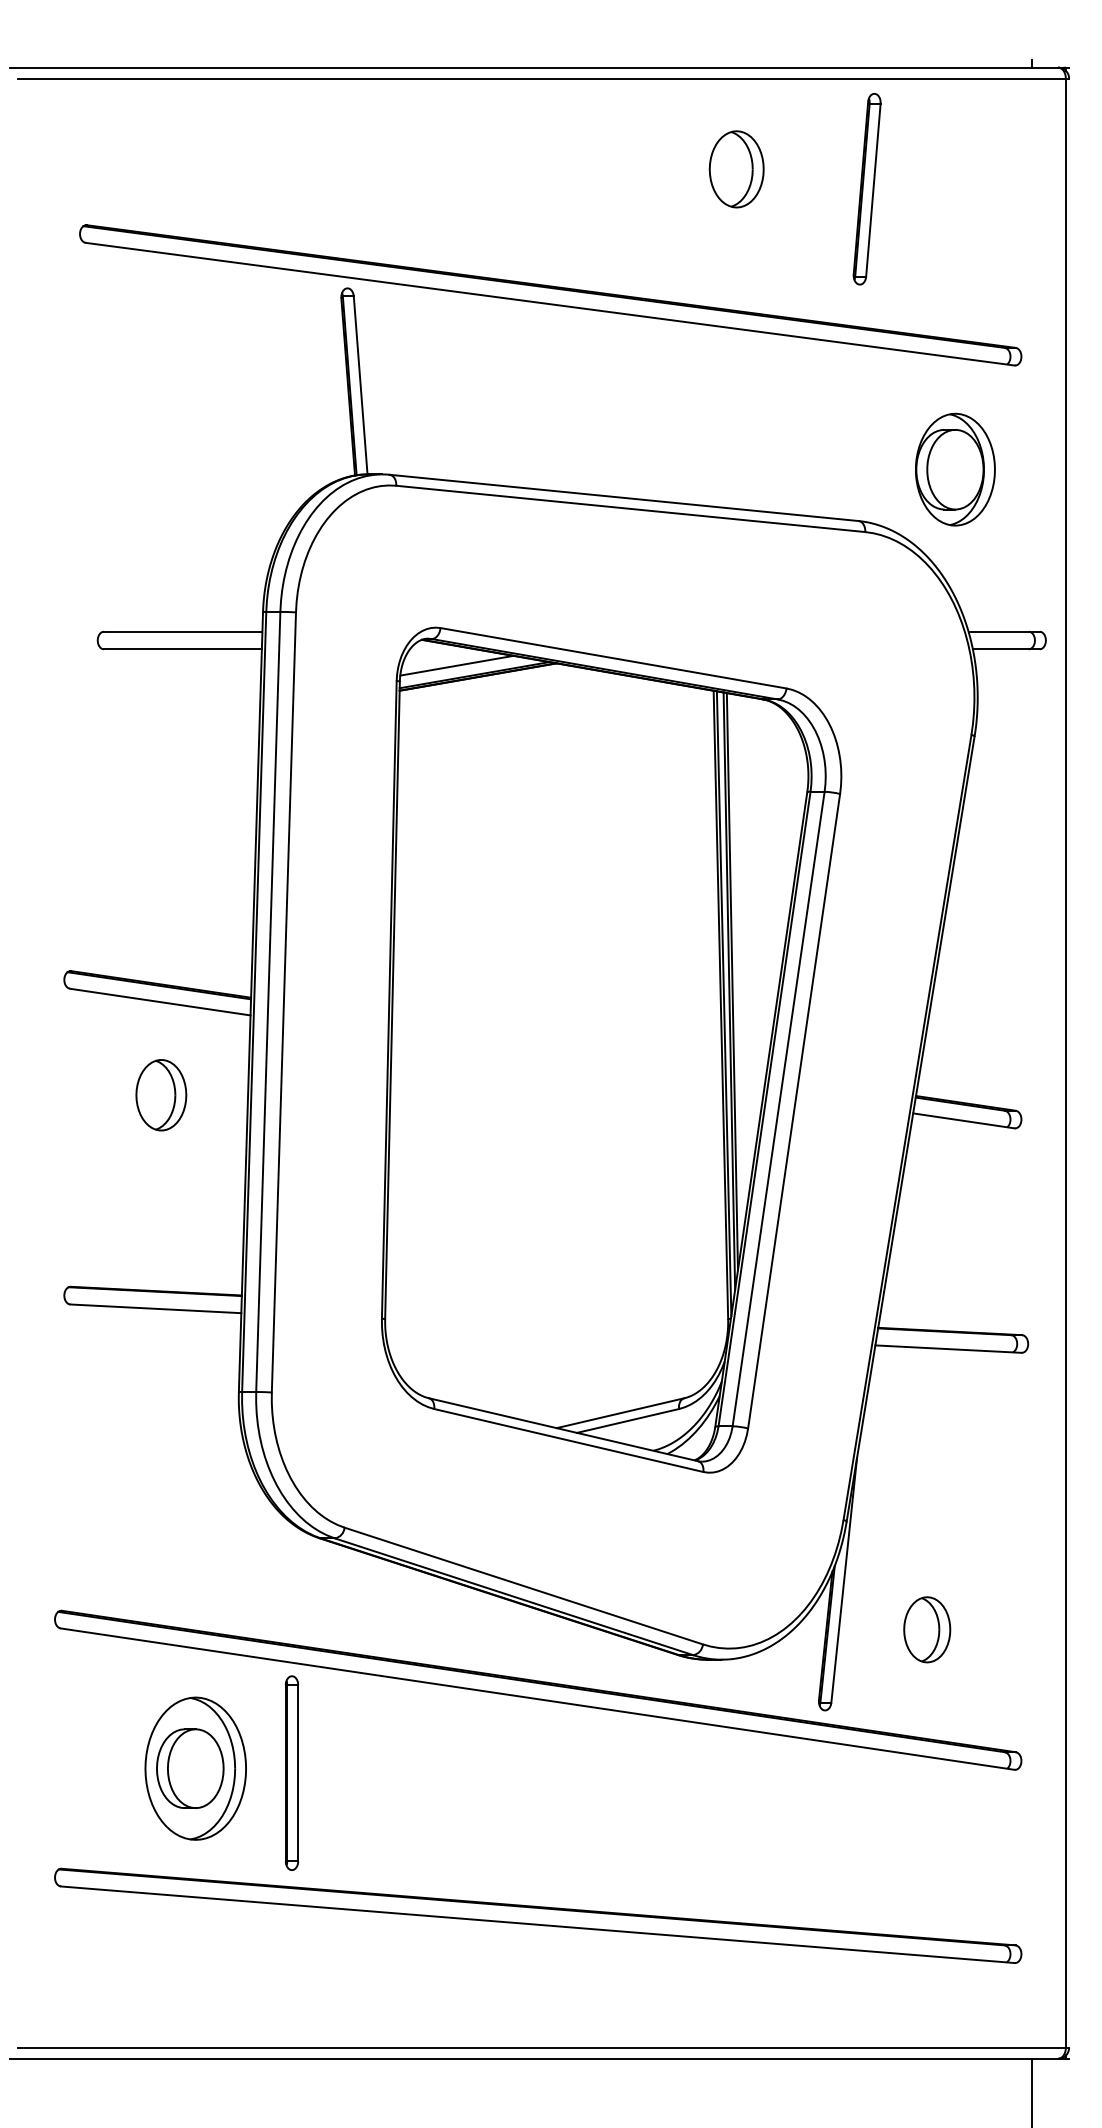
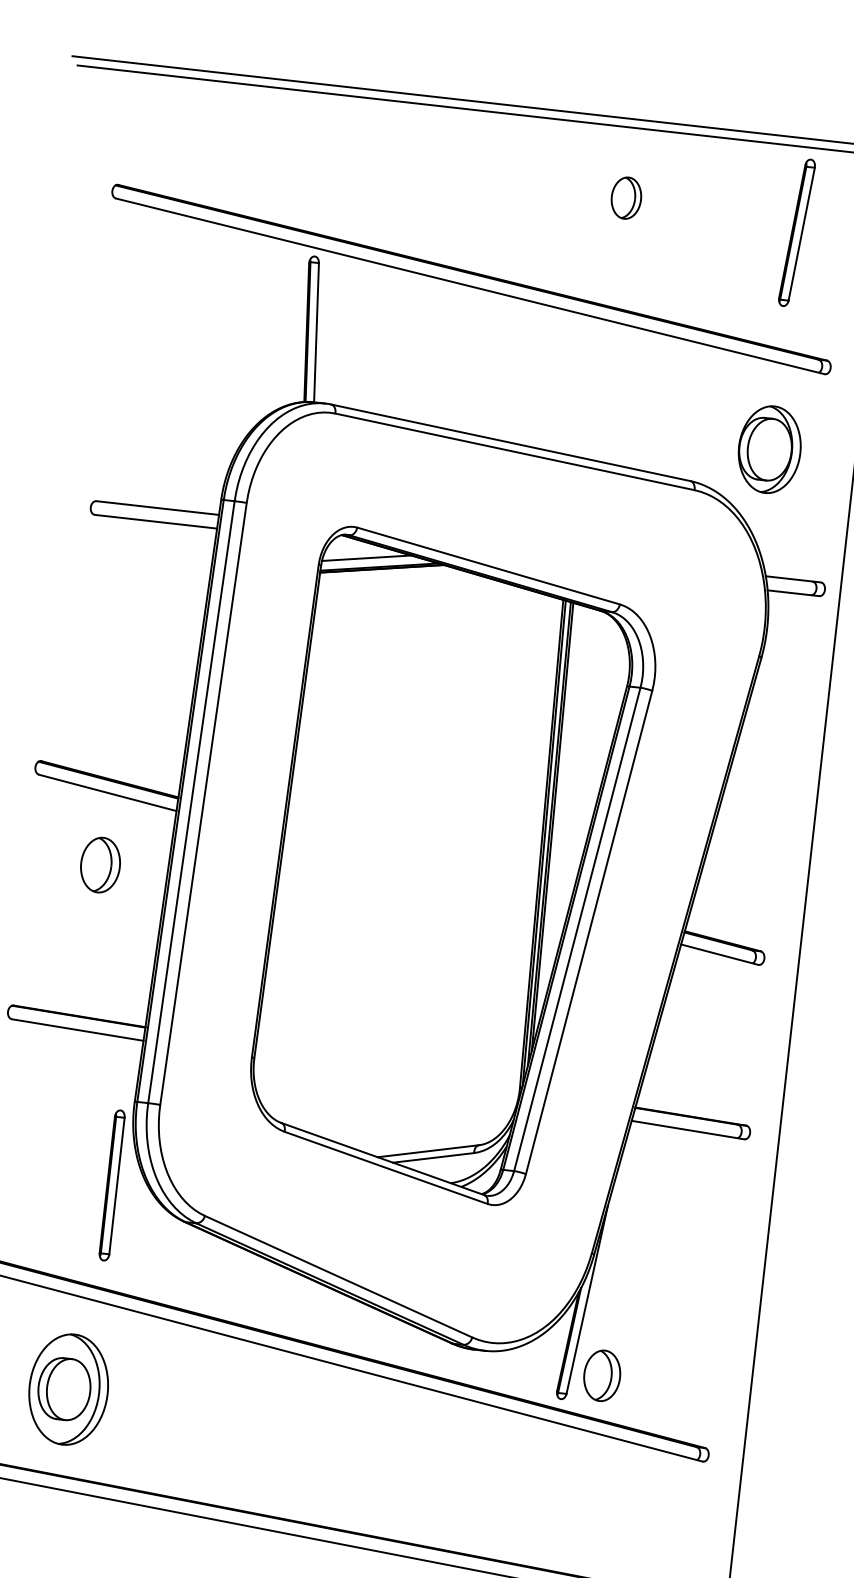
part: (736, 169) -> (626, 198), size x0.7
part: (866, 189) -> (796, 233), moved
part: (927, 1629) -> (602, 1375), moved
part: (291, 1772) -> (111, 1184), moved

